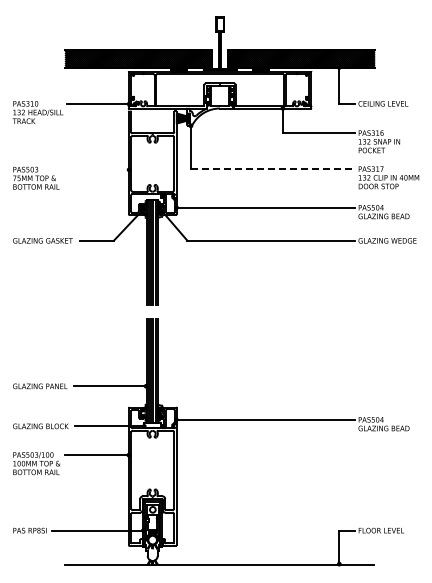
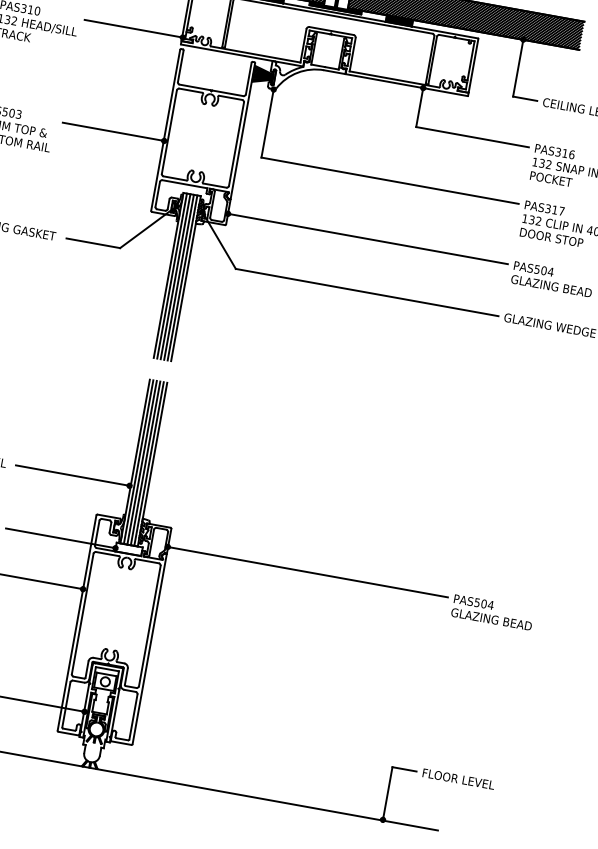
line: (96, 169) -> (113, 131), added
line: (272, 169) -> (389, 180), dashed -> solid

